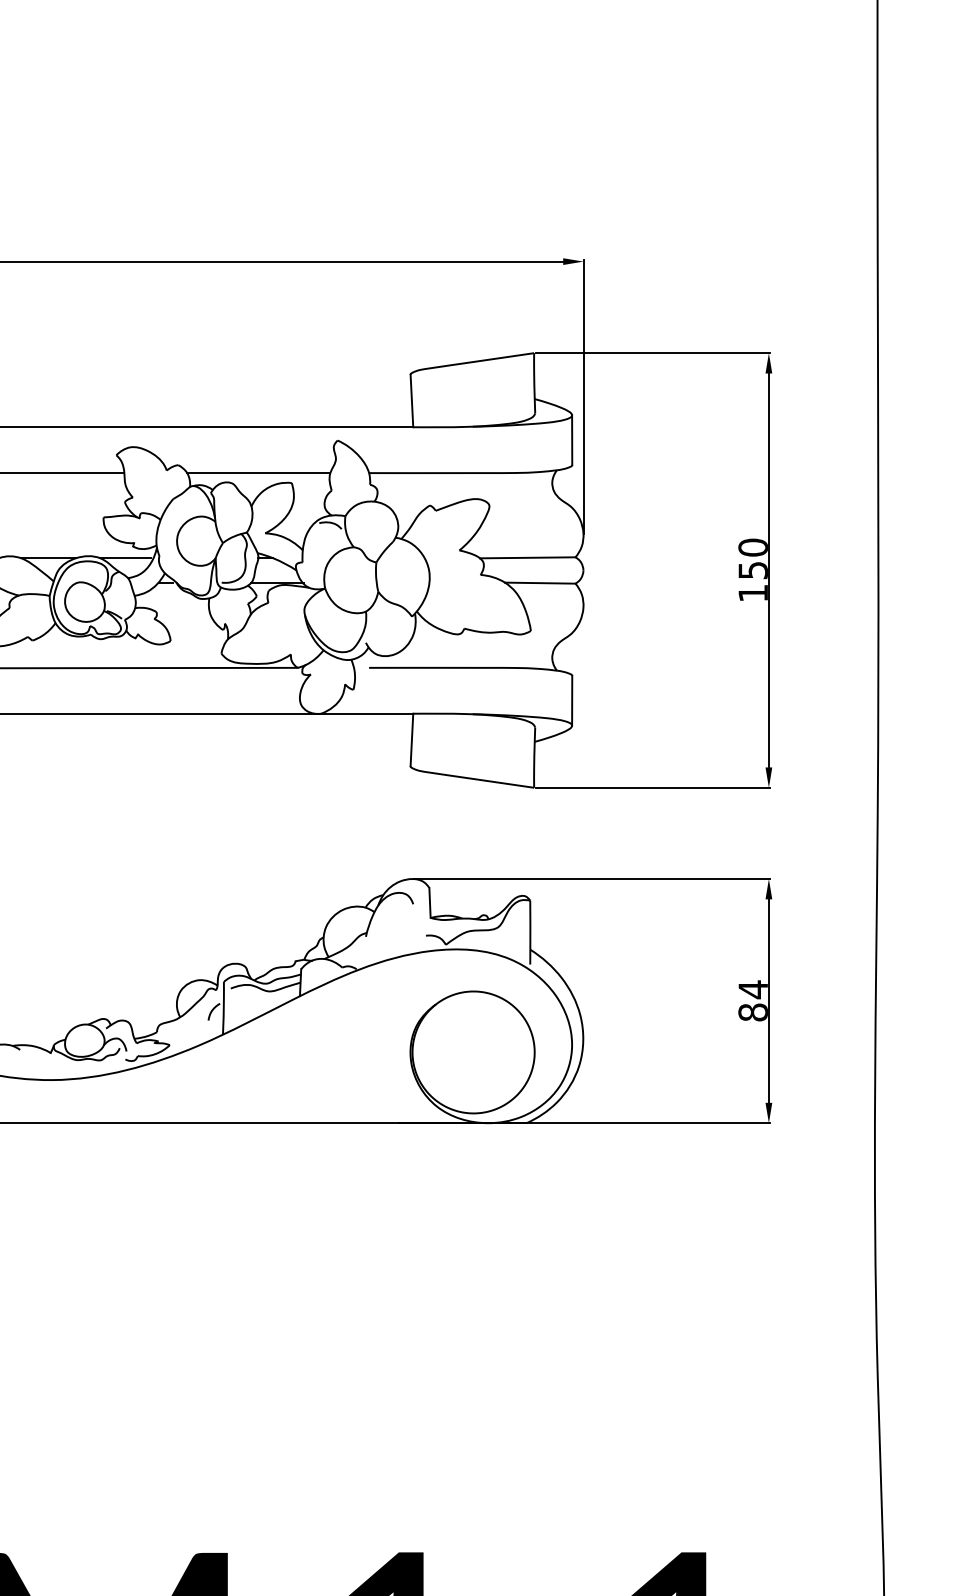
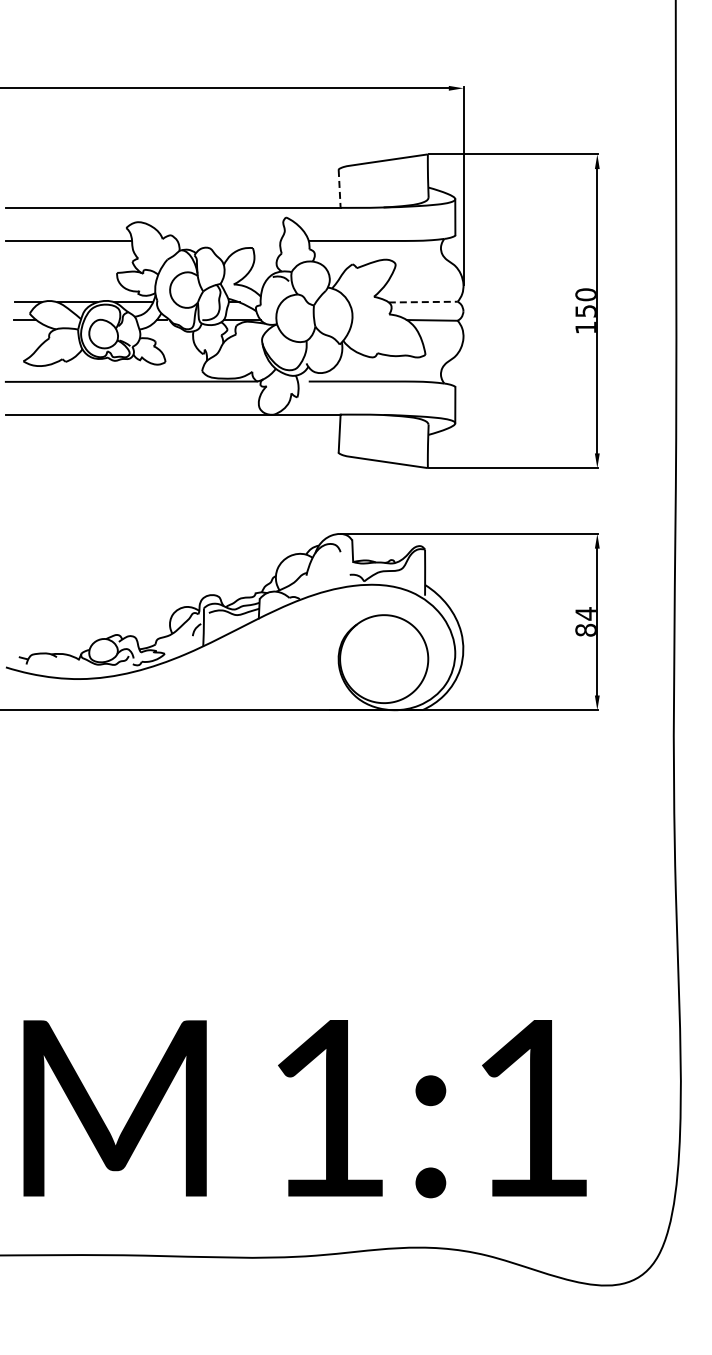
line: (411, 400) -> (339, 188), solid -> dashed
line: (257, 472) -> (228, 240), removed
line: (528, 558) -> (423, 302), solid -> dashed

